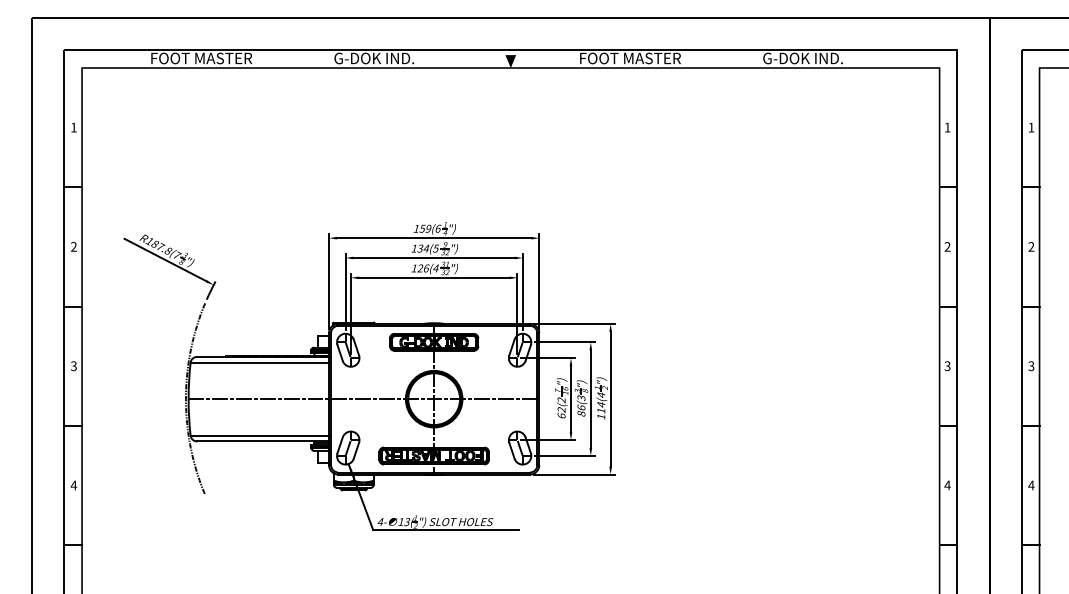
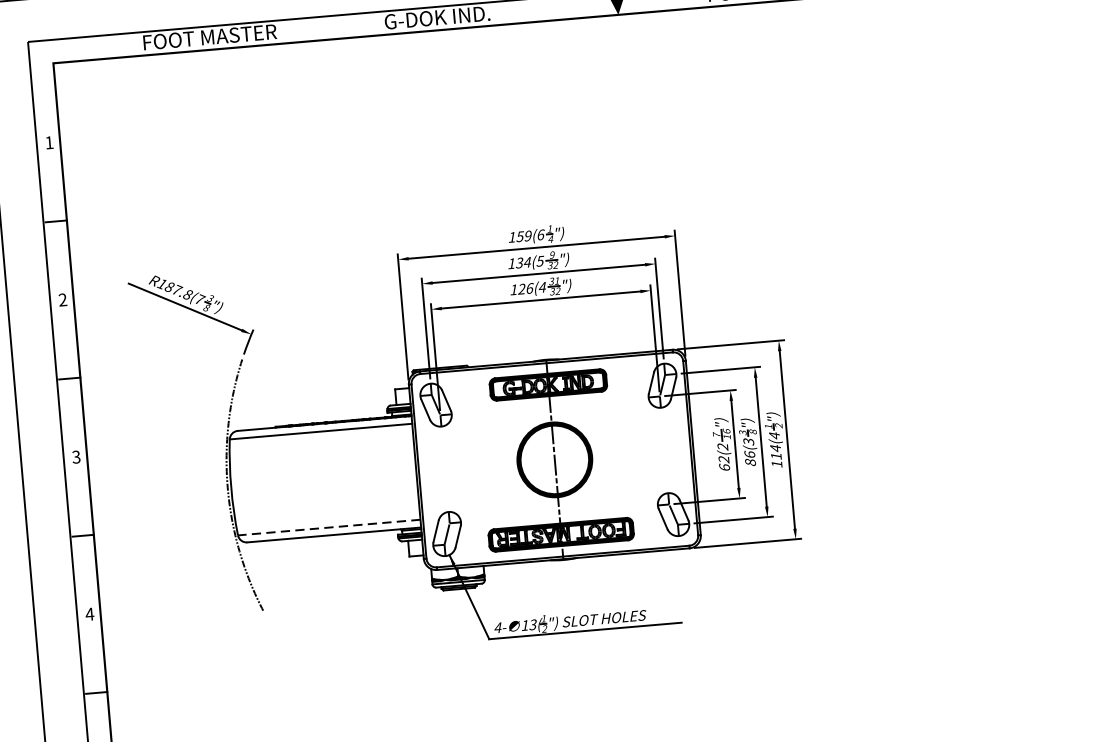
line: (363, 399) -> (461, 468), removed
line: (259, 435) -> (328, 527), solid -> dashed

